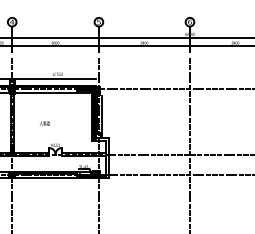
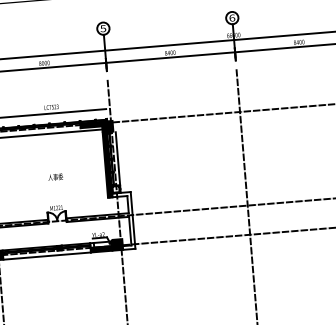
text: (44, 123) -> (55, 177), moved

